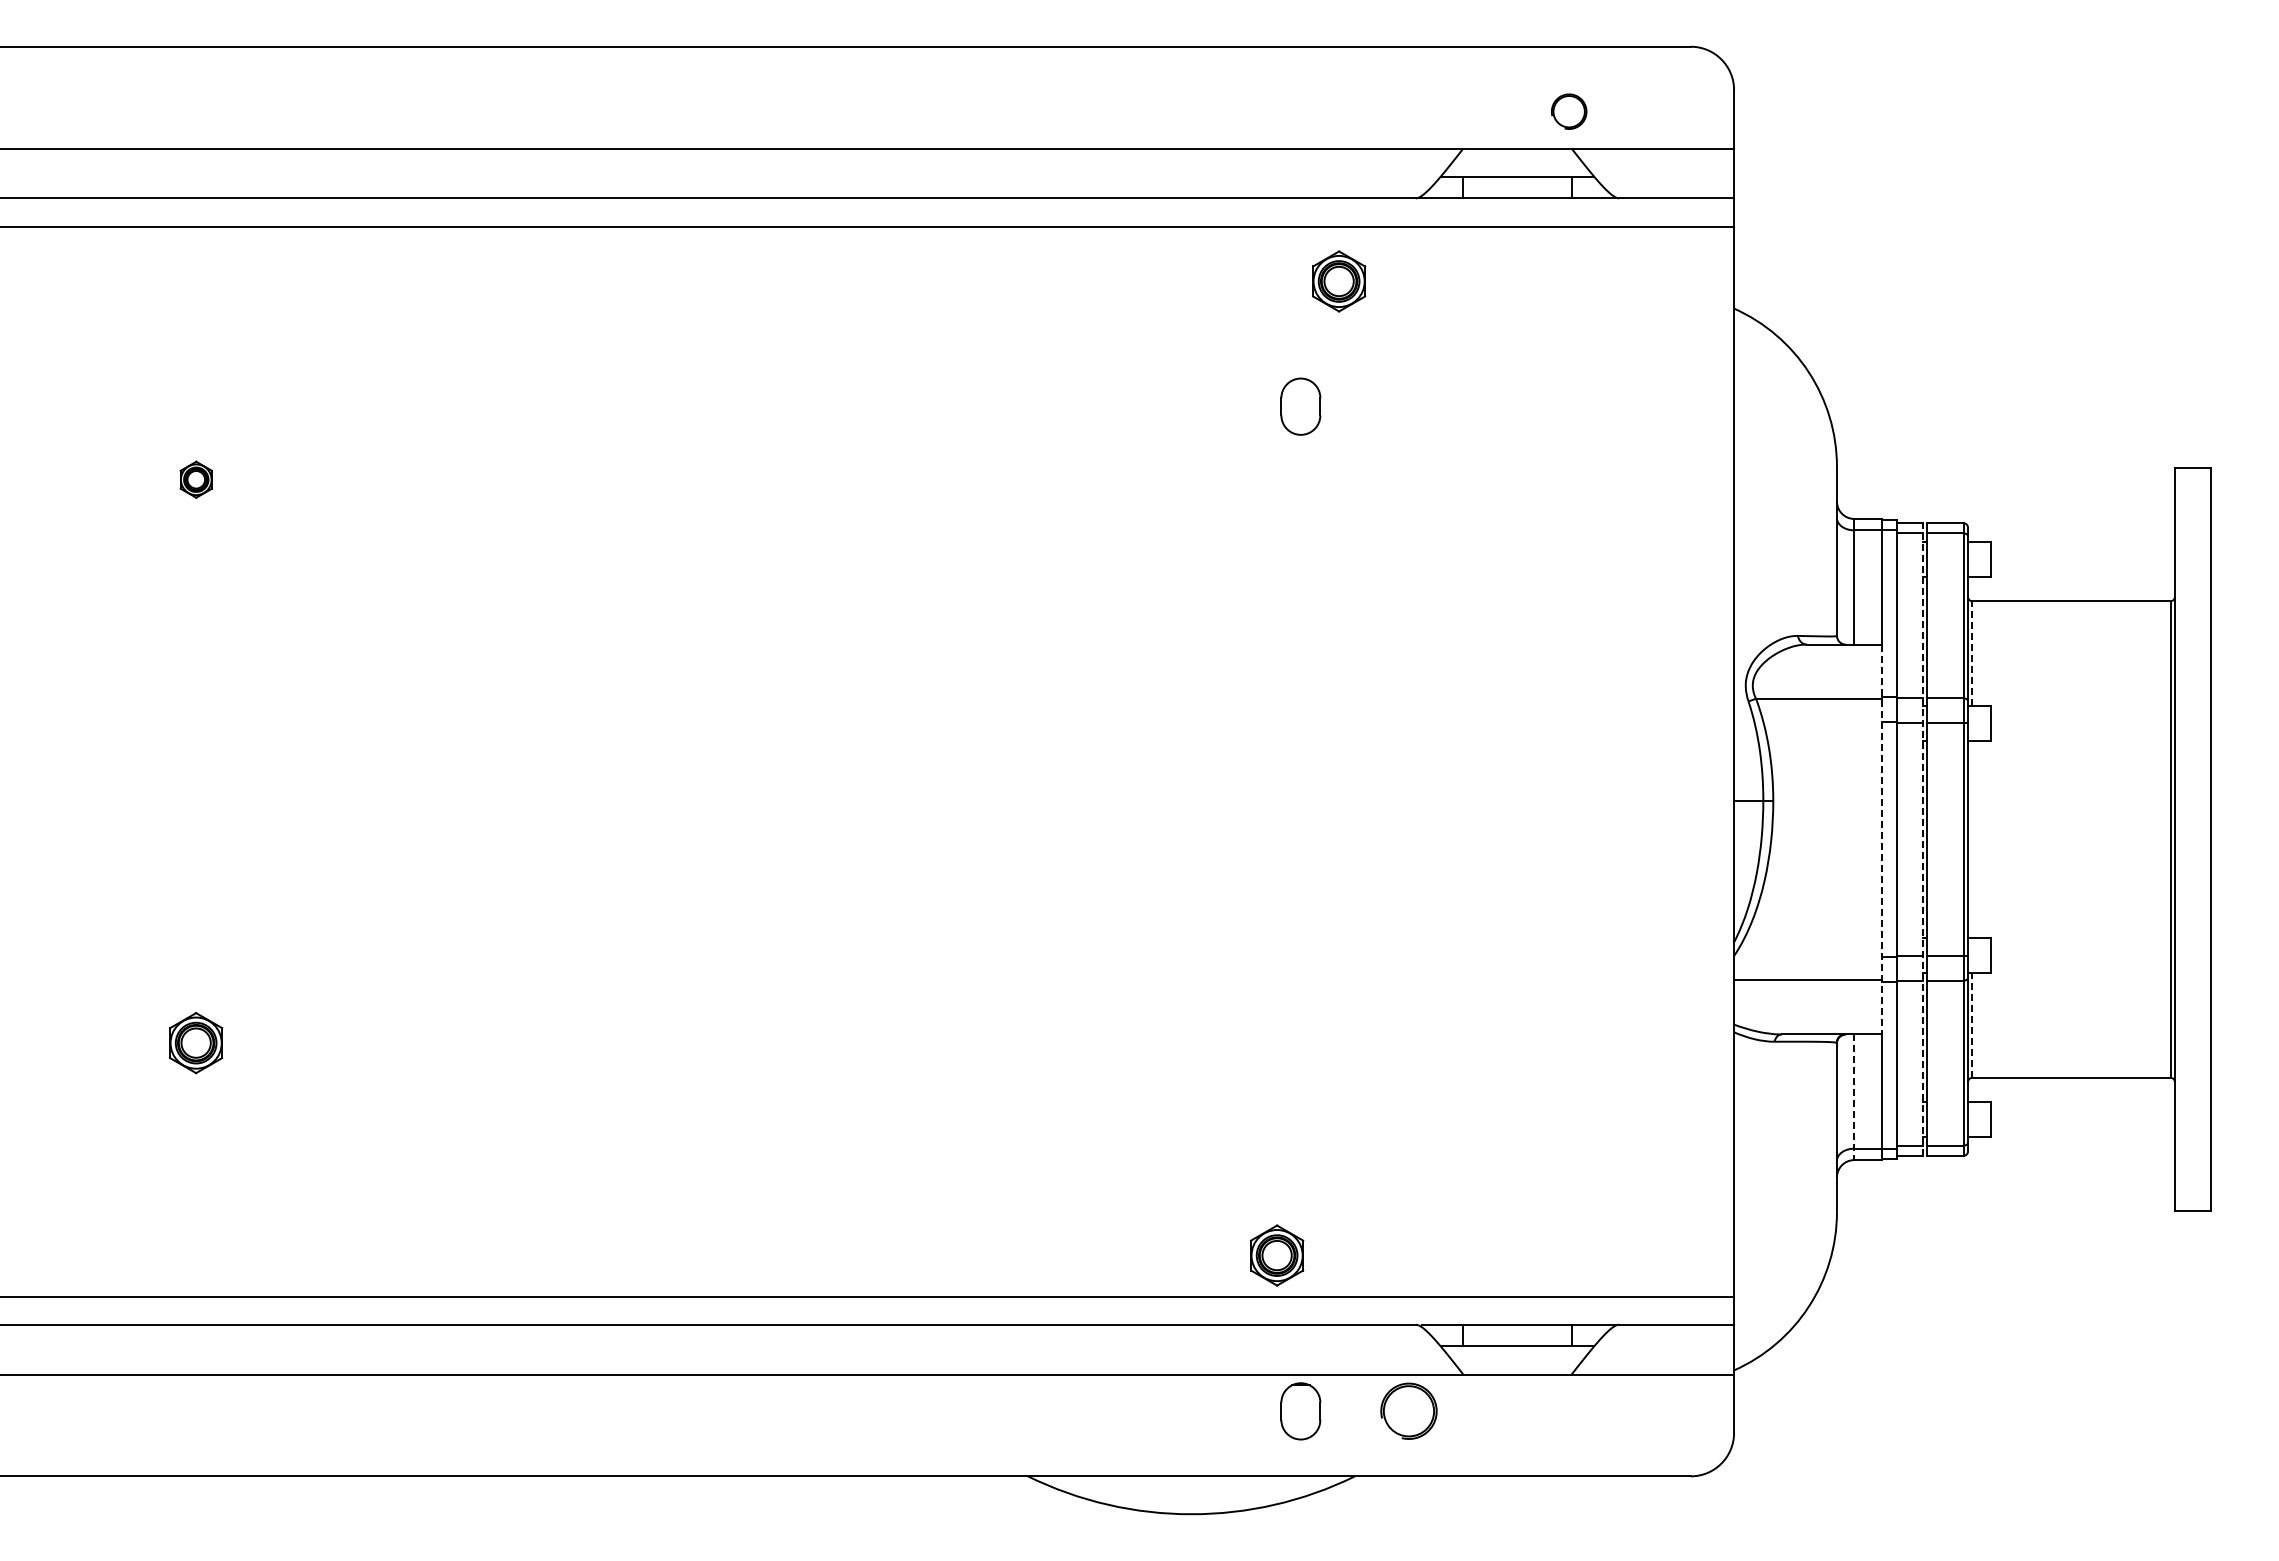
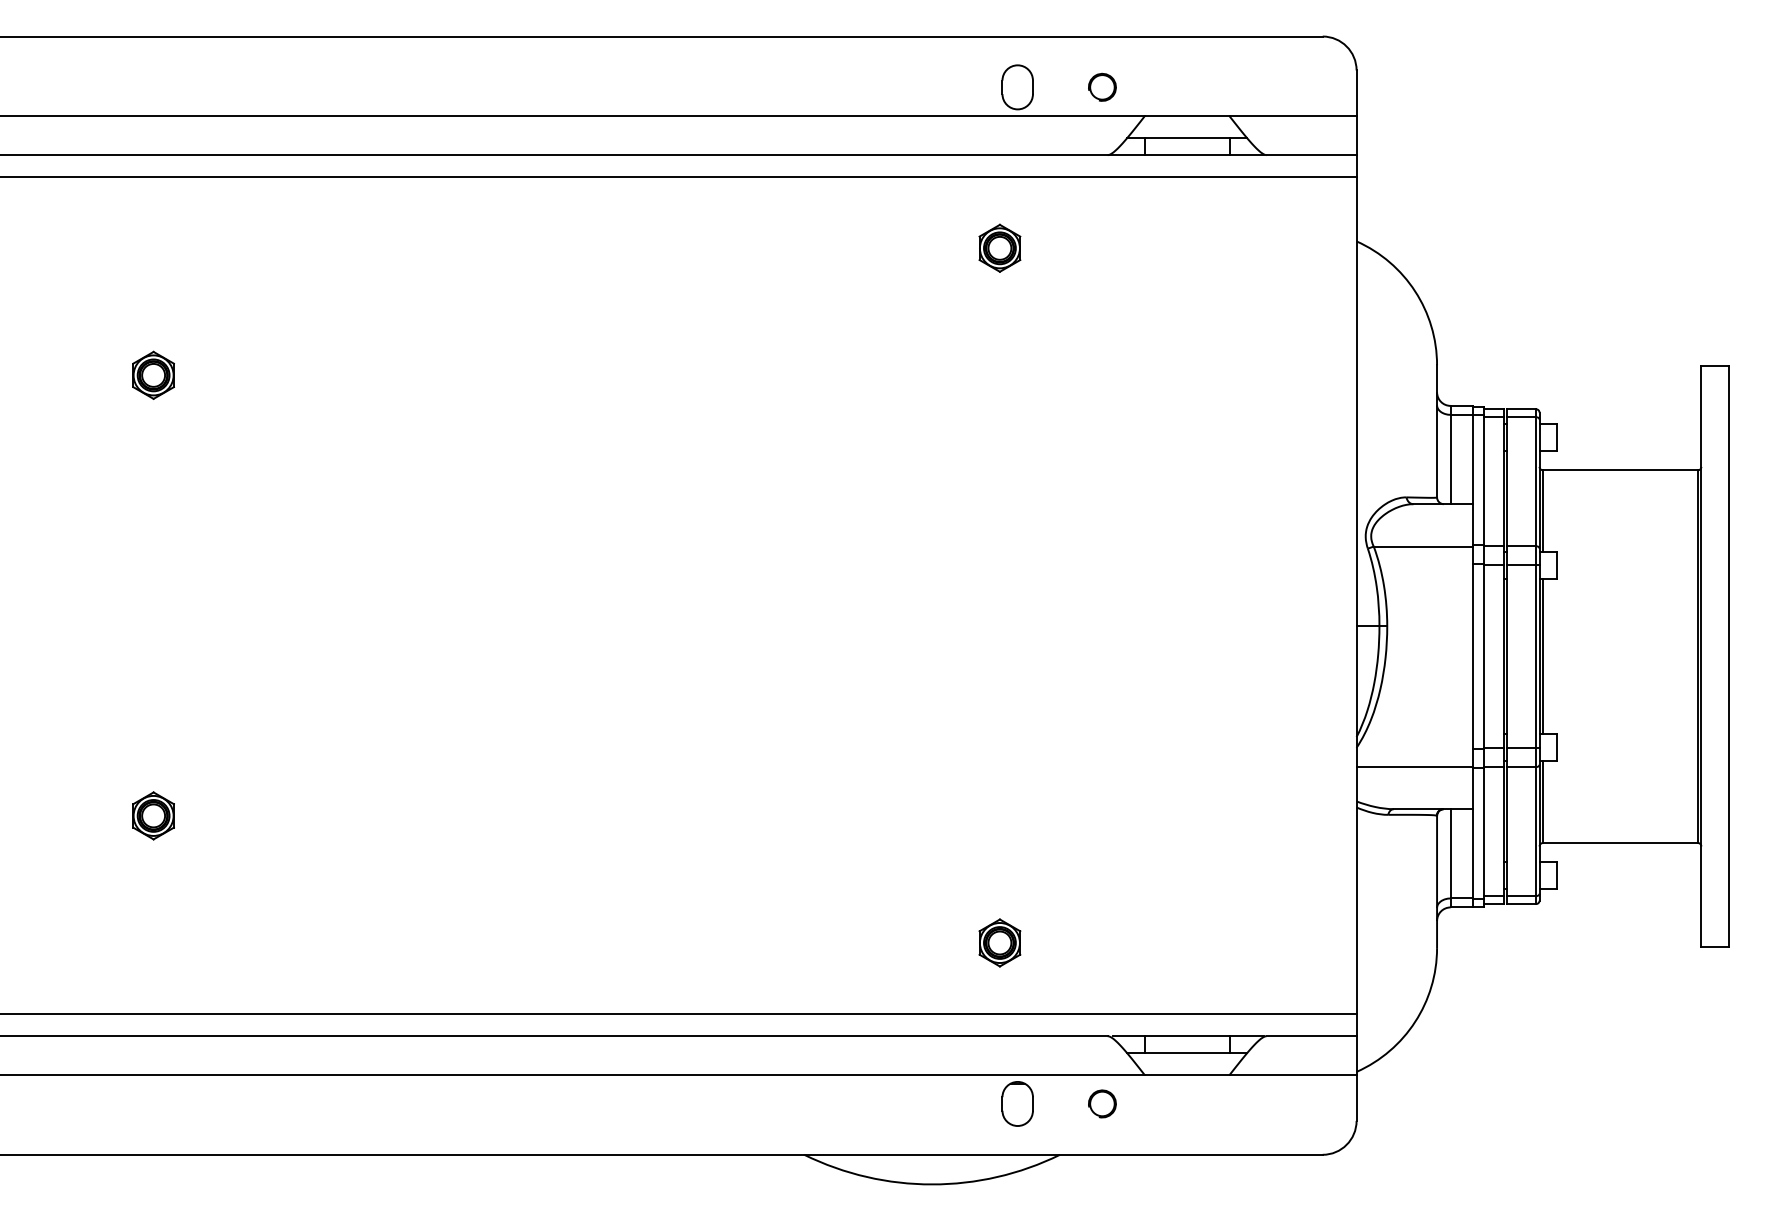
part: (1569, 111) -> (1102, 87), moved
part: (1339, 281) -> (1000, 248), moved
part: (1300, 406) -> (1017, 87), moved
part: (196, 479) -> (153, 375), size x1.67
line: (1972, 653) -> (1543, 511), dashed -> solid
line: (1882, 839) -> (1472, 656), dashed -> solid
line: (1922, 839) -> (1503, 656), dashed -> solid
line: (1972, 839) -> (1543, 656), added
line: (1972, 1024) -> (1543, 801), dashed -> solid
line: (1854, 1097) -> (1450, 858), dashed -> solid
part: (1277, 1255) -> (1000, 942), moved
part: (1409, 1411) -> (1102, 1104), size x0.62

